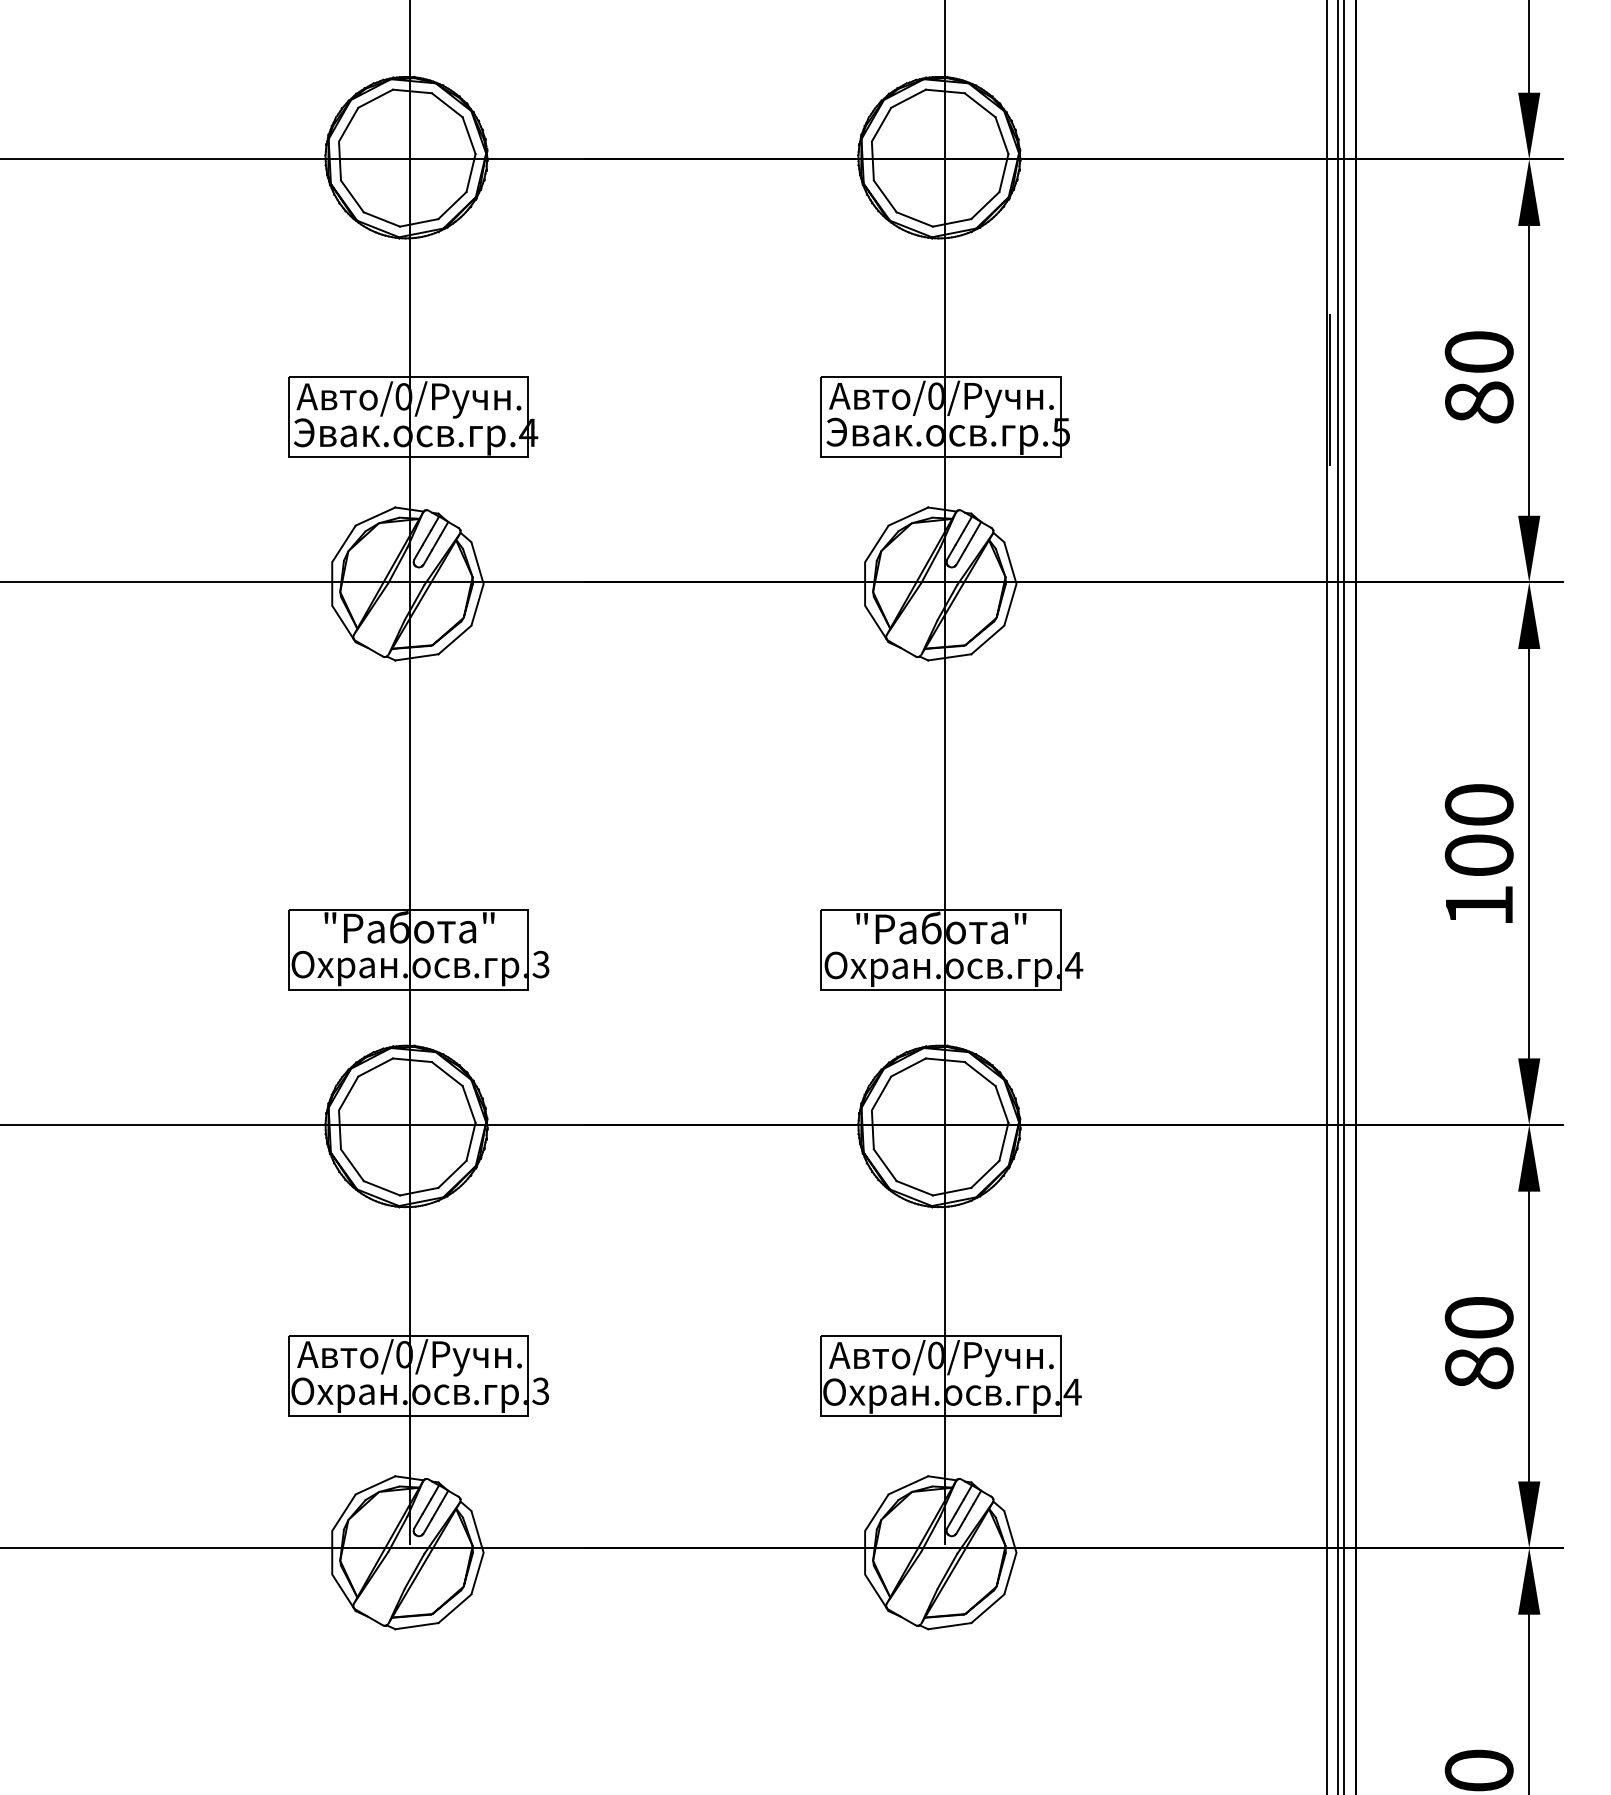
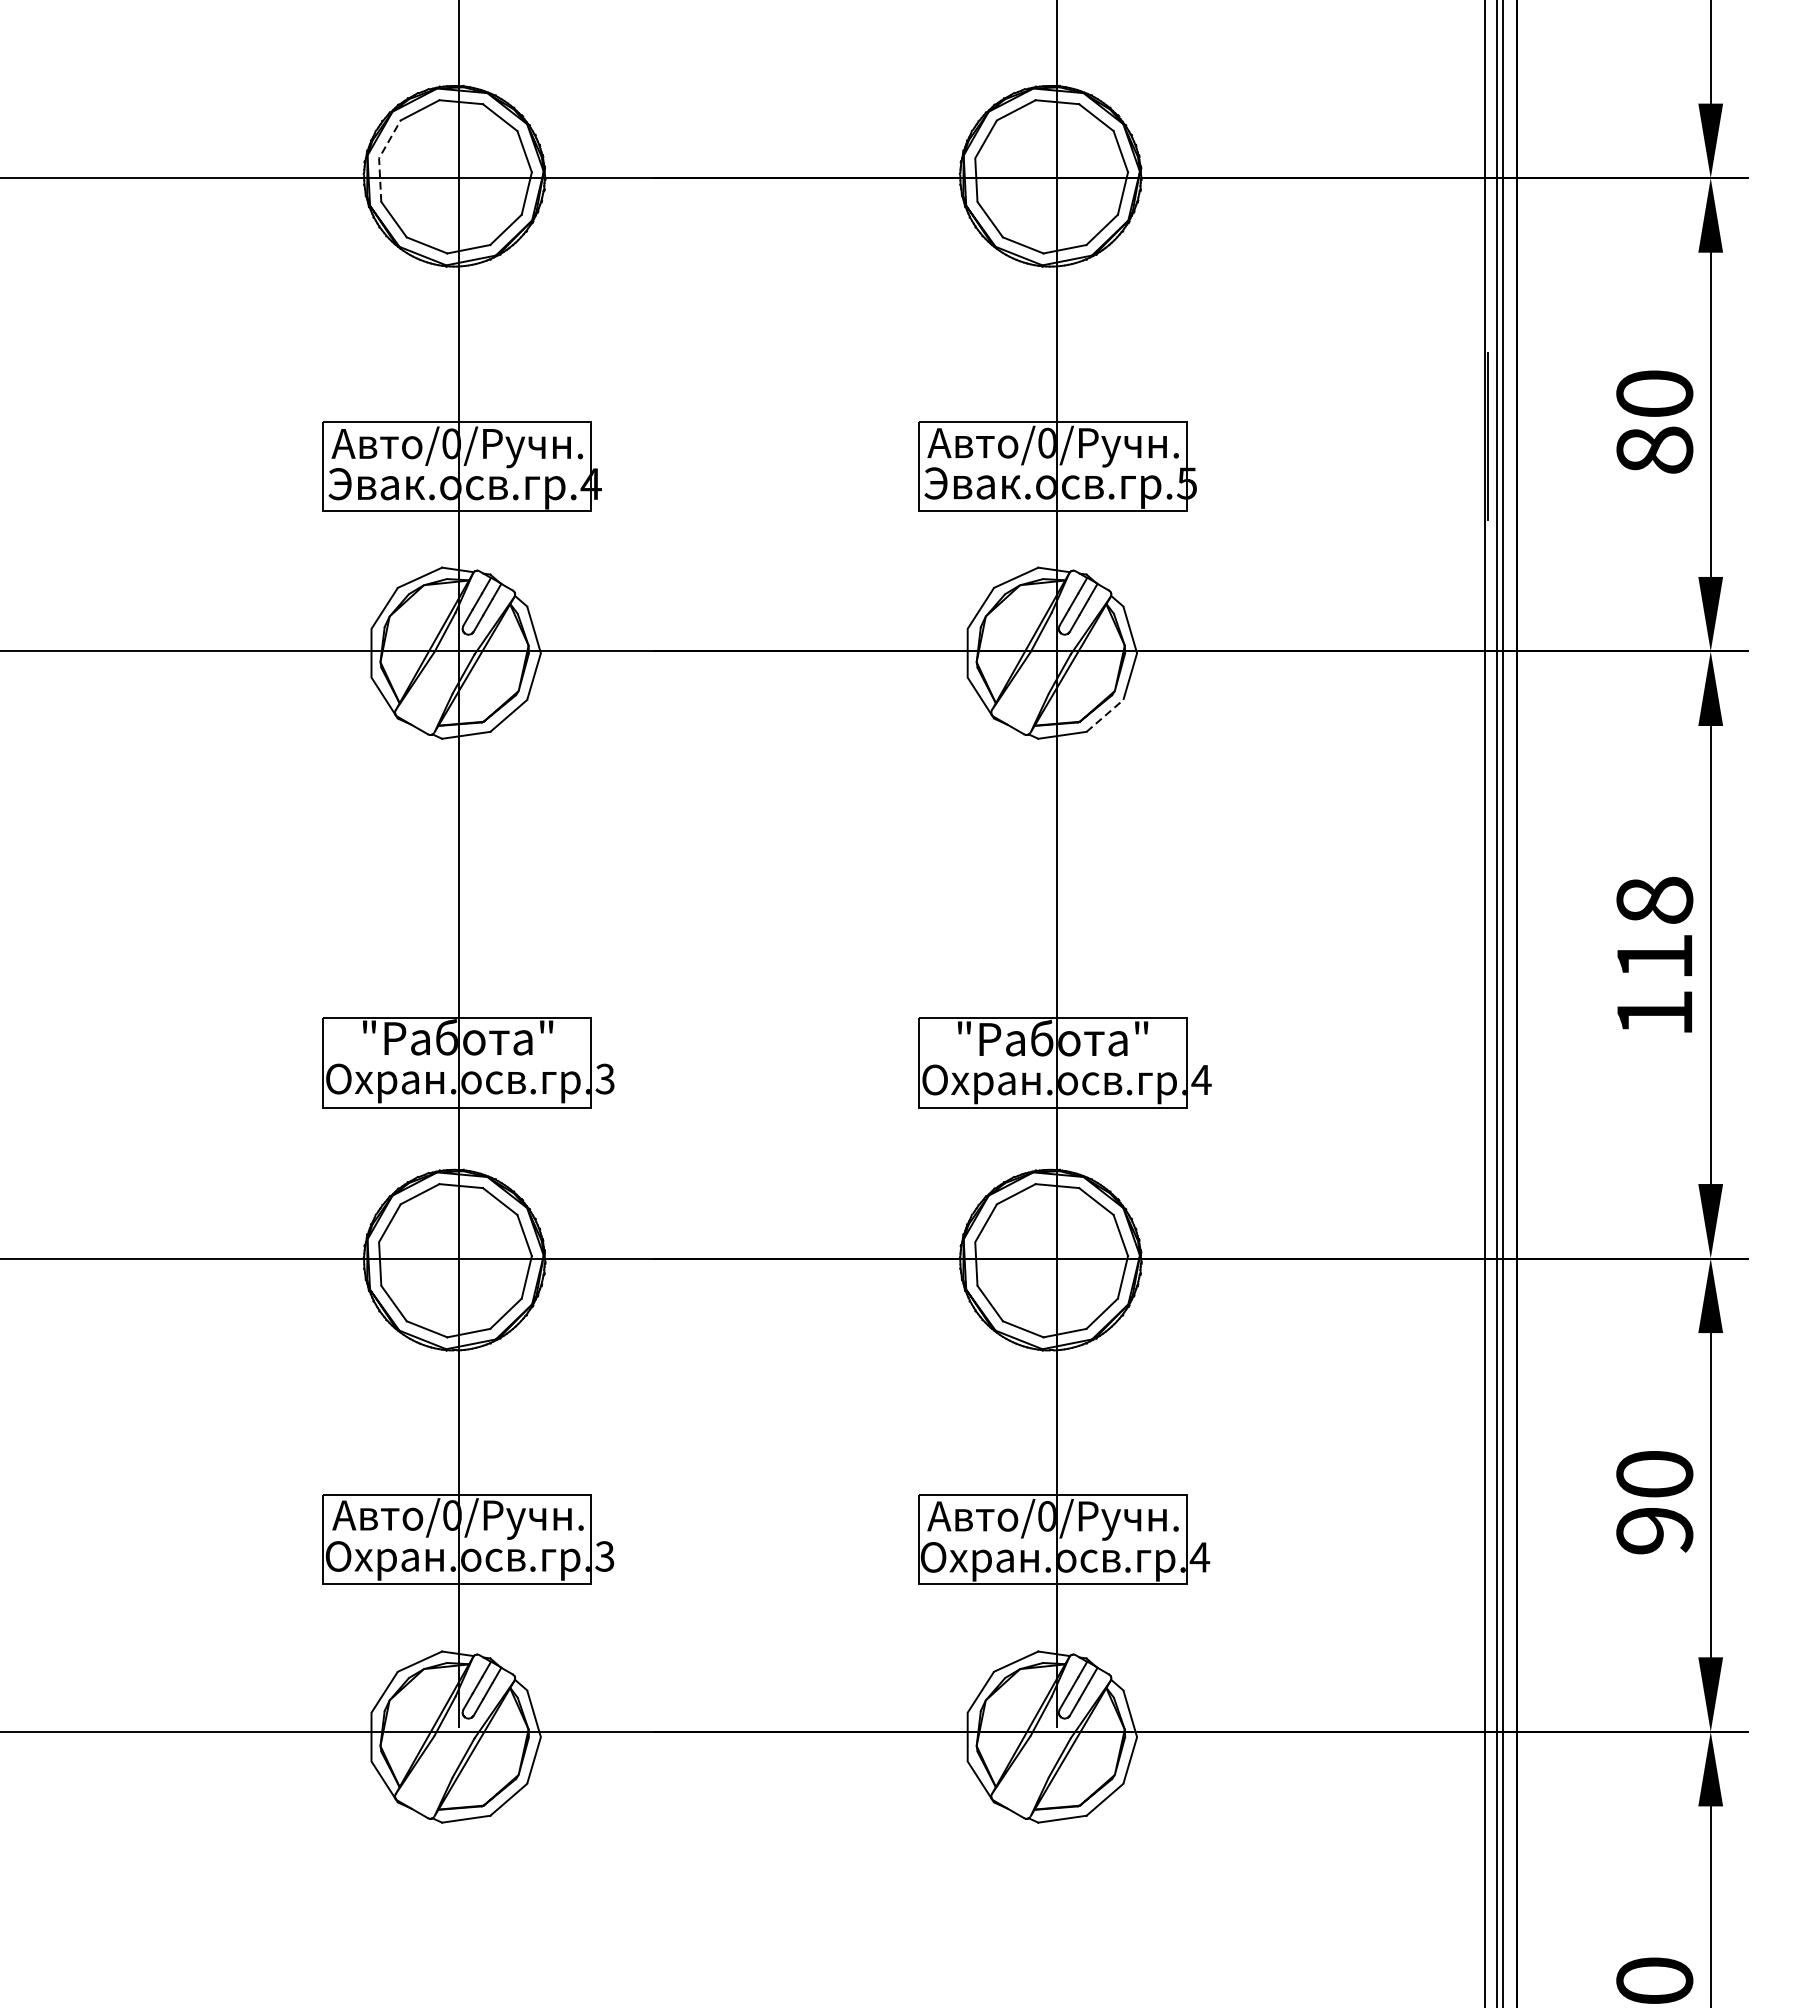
line: (339, 141) -> (379, 158), solid -> dashed
line: (987, 640) -> (1104, 716), solid -> dashed
text: (1478, 829) -> (1653, 927), 100 -> 118
text: (1478, 1368) -> (1653, 1530), 80 -> 90

